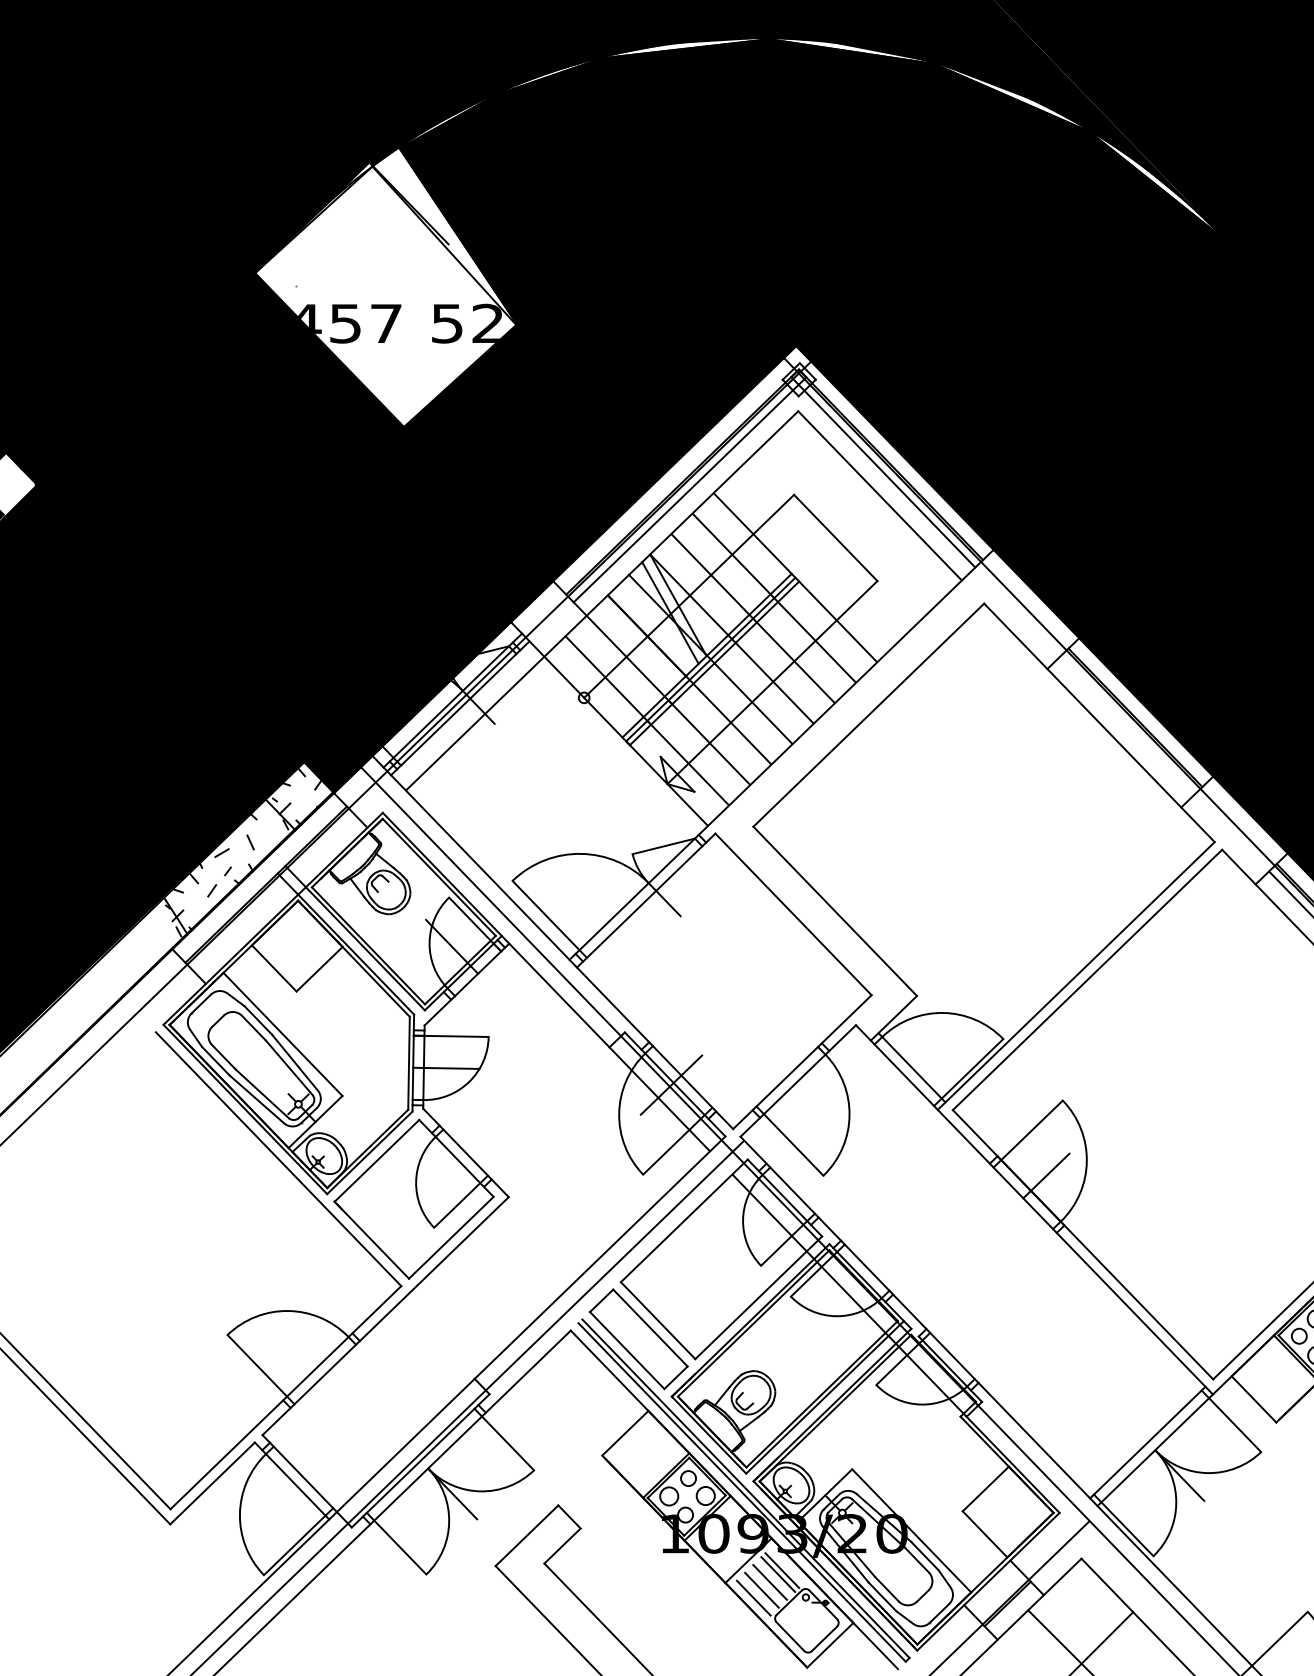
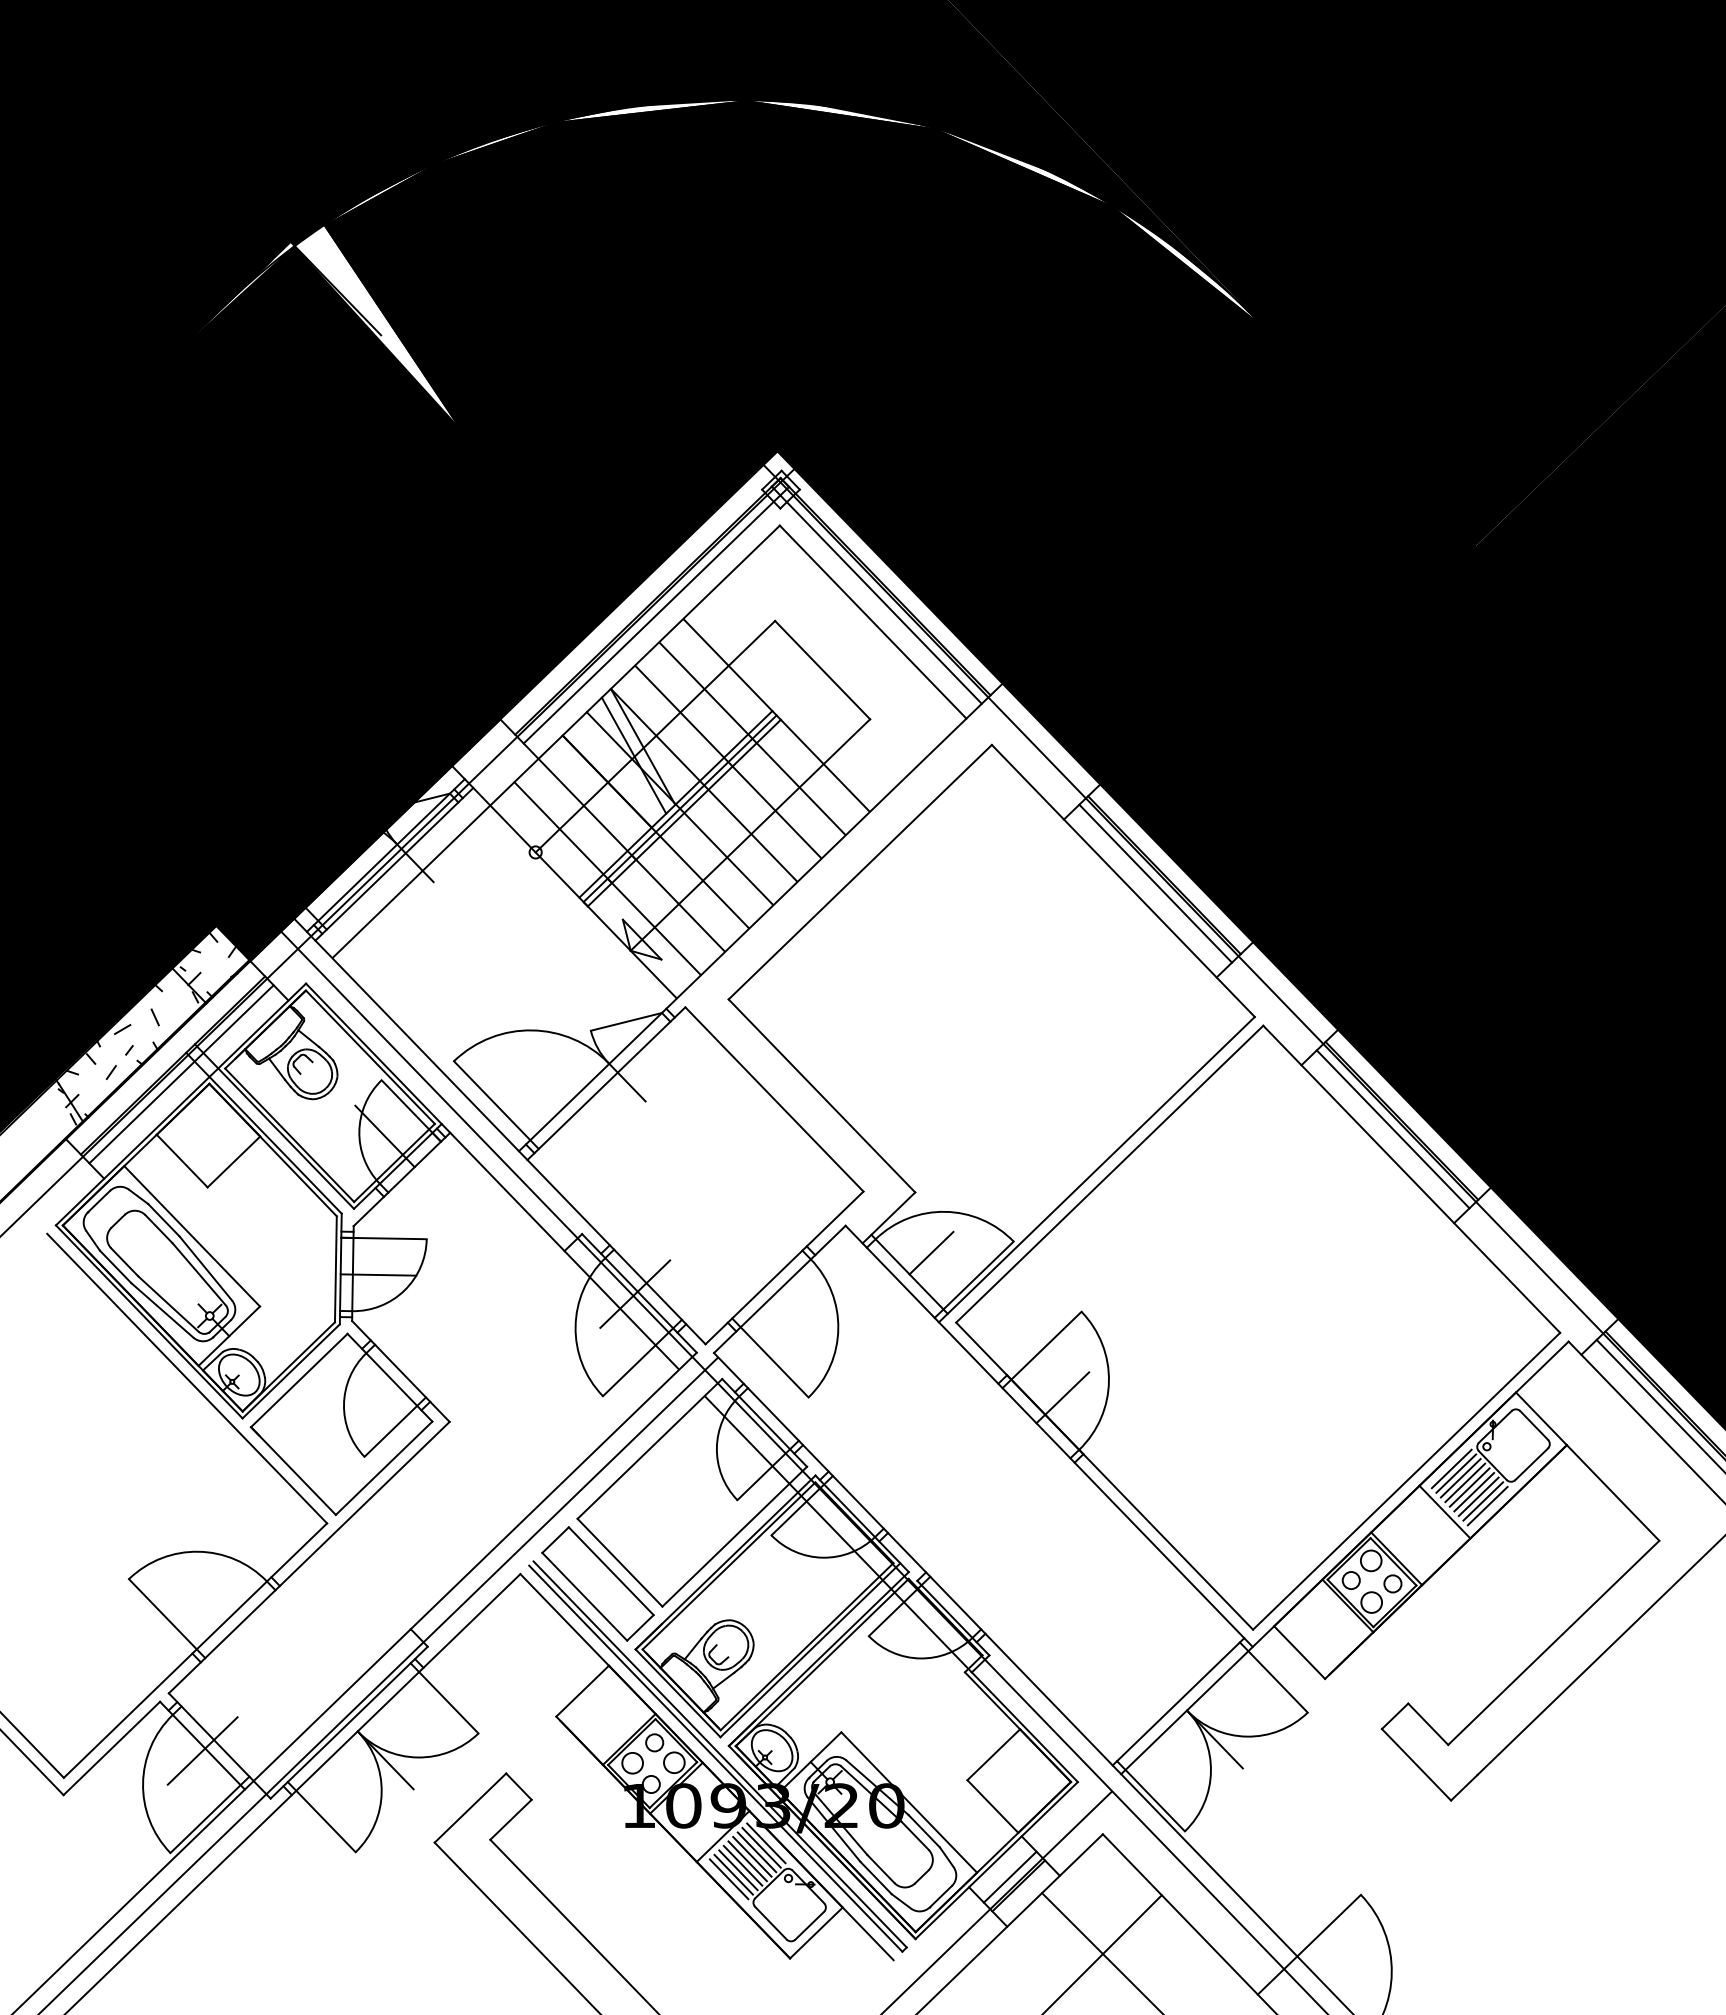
fill: (385, 298) -> (309, 397), added
line: (1127, 725) -> (1155, 883), added
line: (273, 892) -> (181, 1074), added
line: (931, 1048) -> (931, 1252), added
line: (292, 1485) -> (202, 1750), added
line: (786, 1566) -> (766, 1843), added
line: (774, 1578) -> (752, 1856), added
line: (765, 1586) -> (742, 1865), added
line: (757, 1593) -> (733, 1874), added
line: (999, 1595) -> (1009, 1876), added

